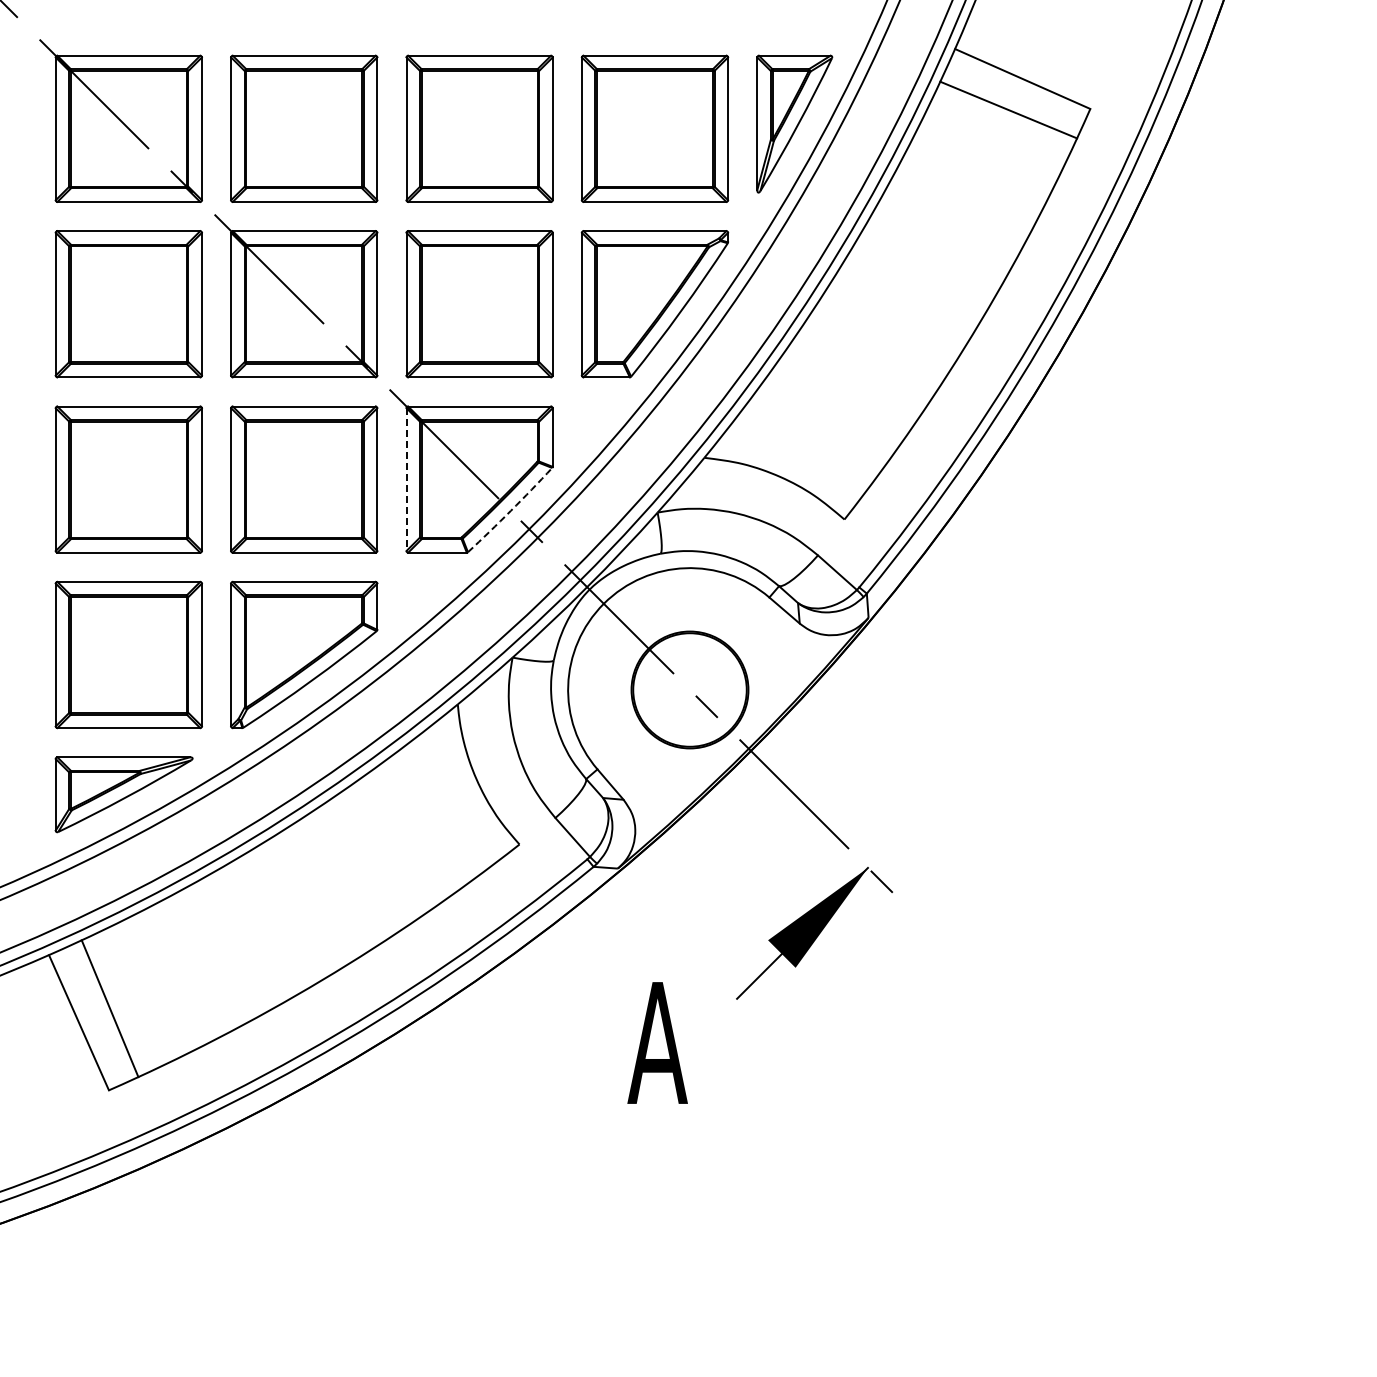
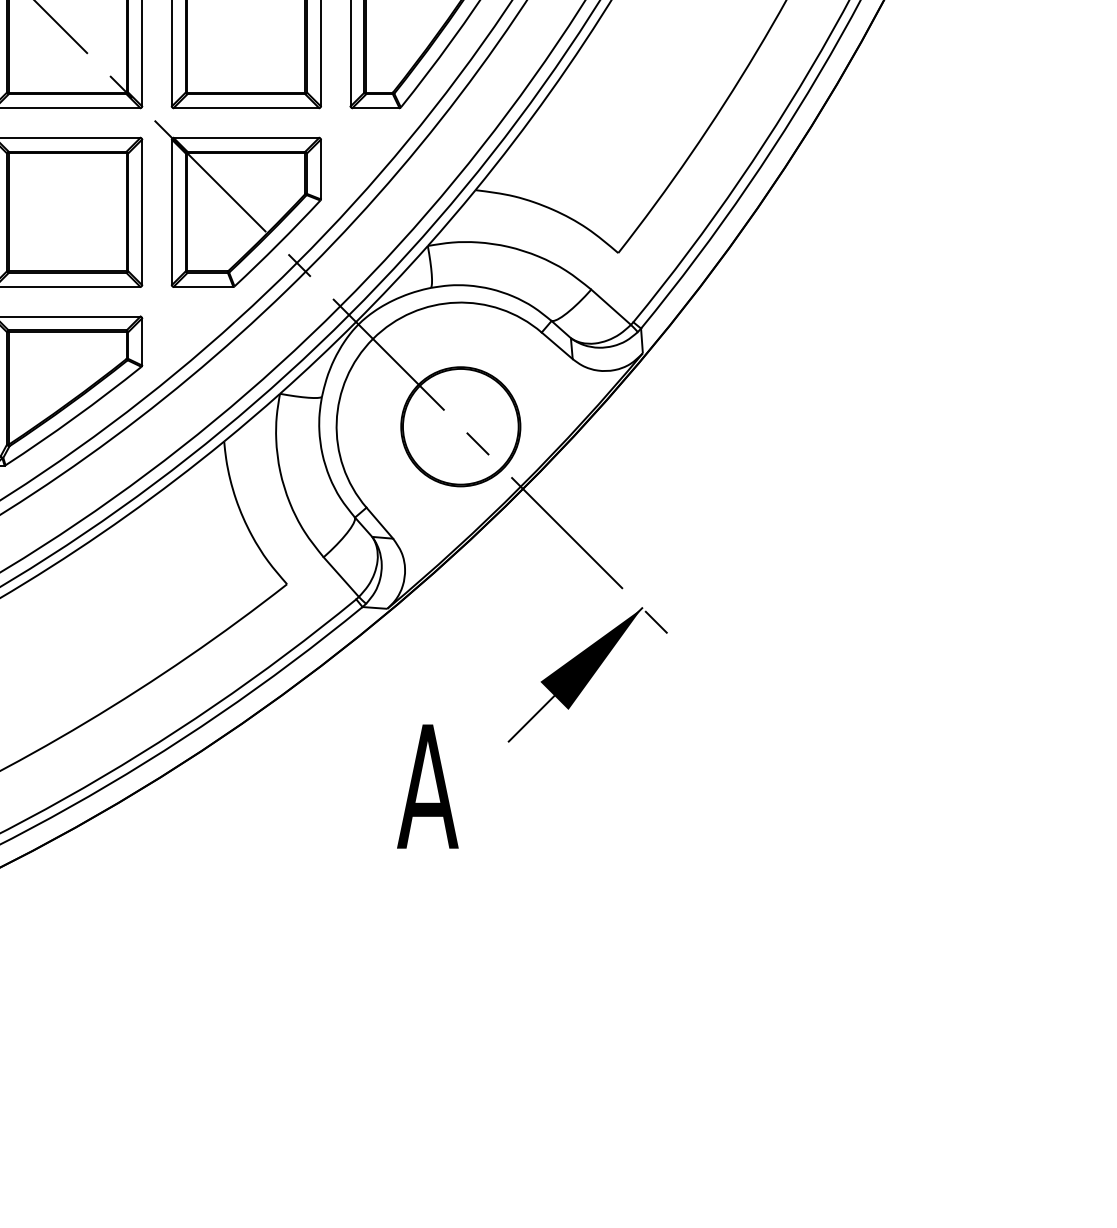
line: (406, 480) -> (171, 213), dashed -> solid
arc: (510, 510) -> (277, 243), dashed -> solid

